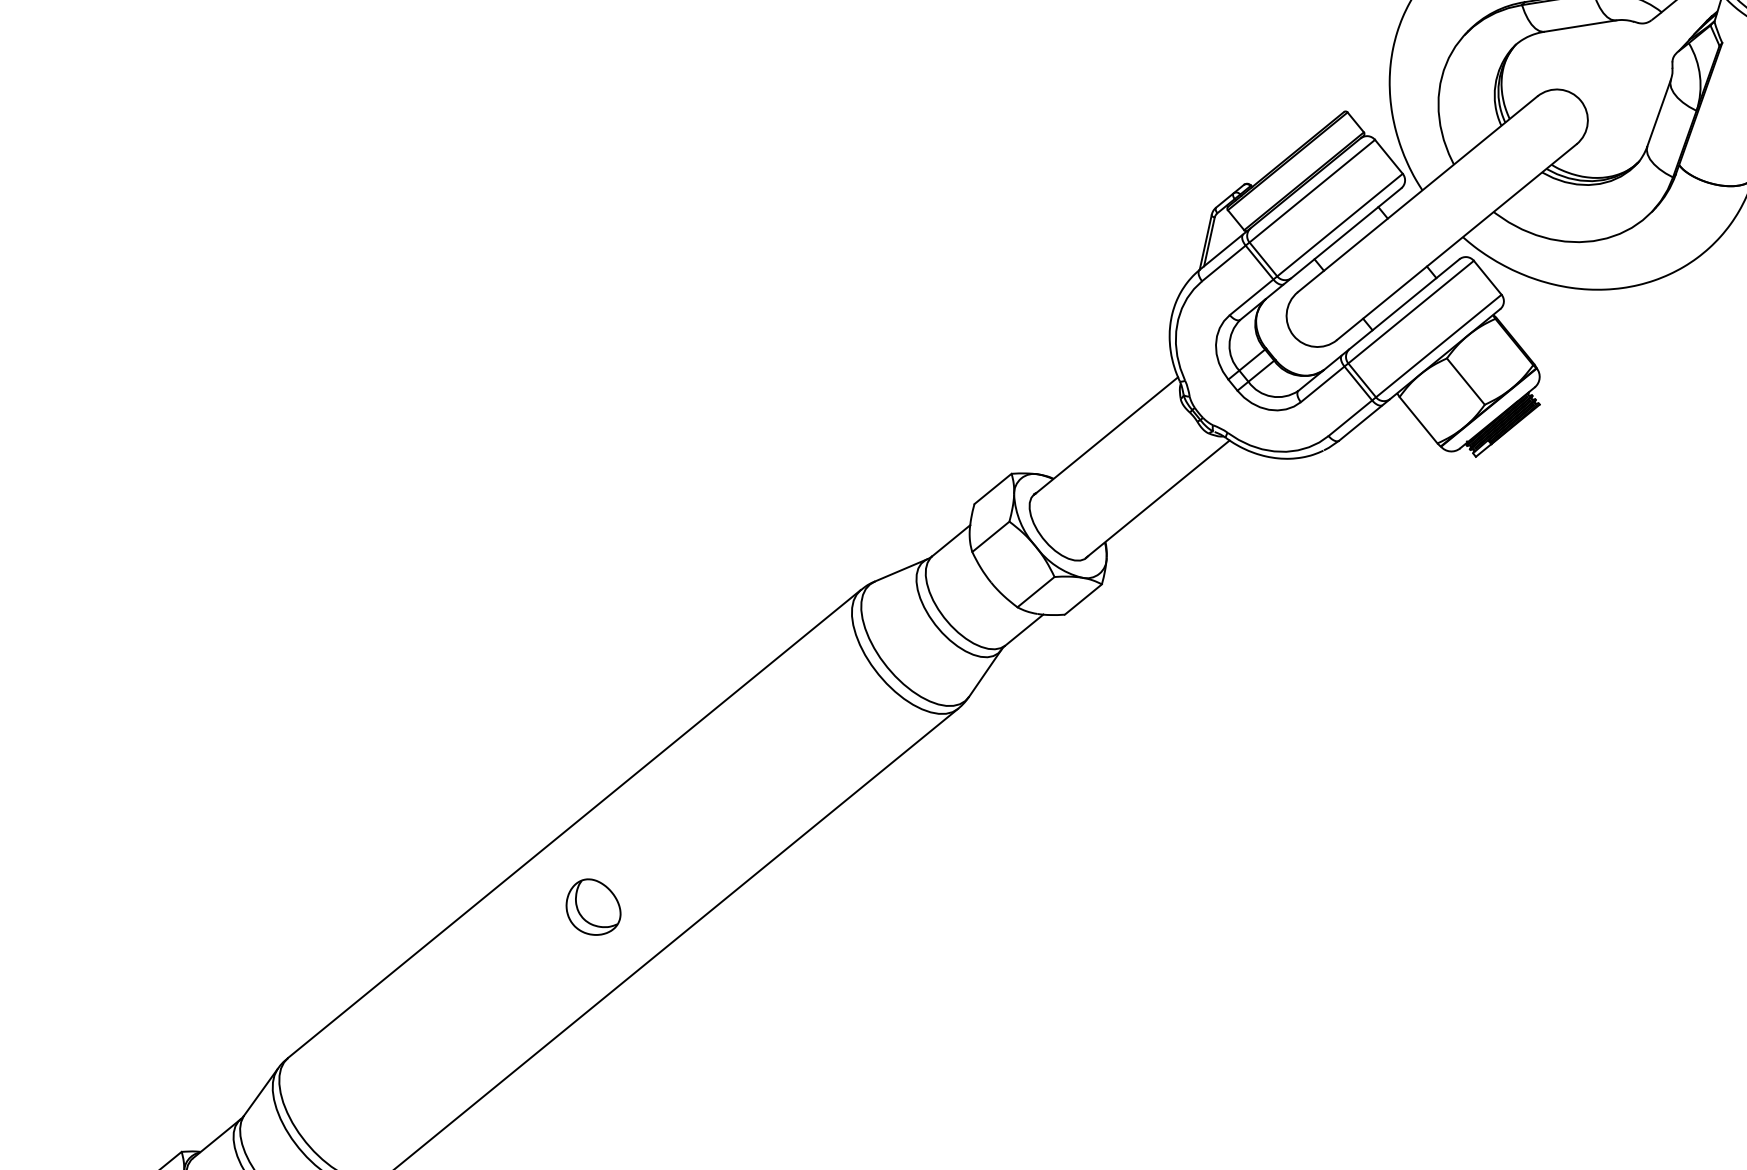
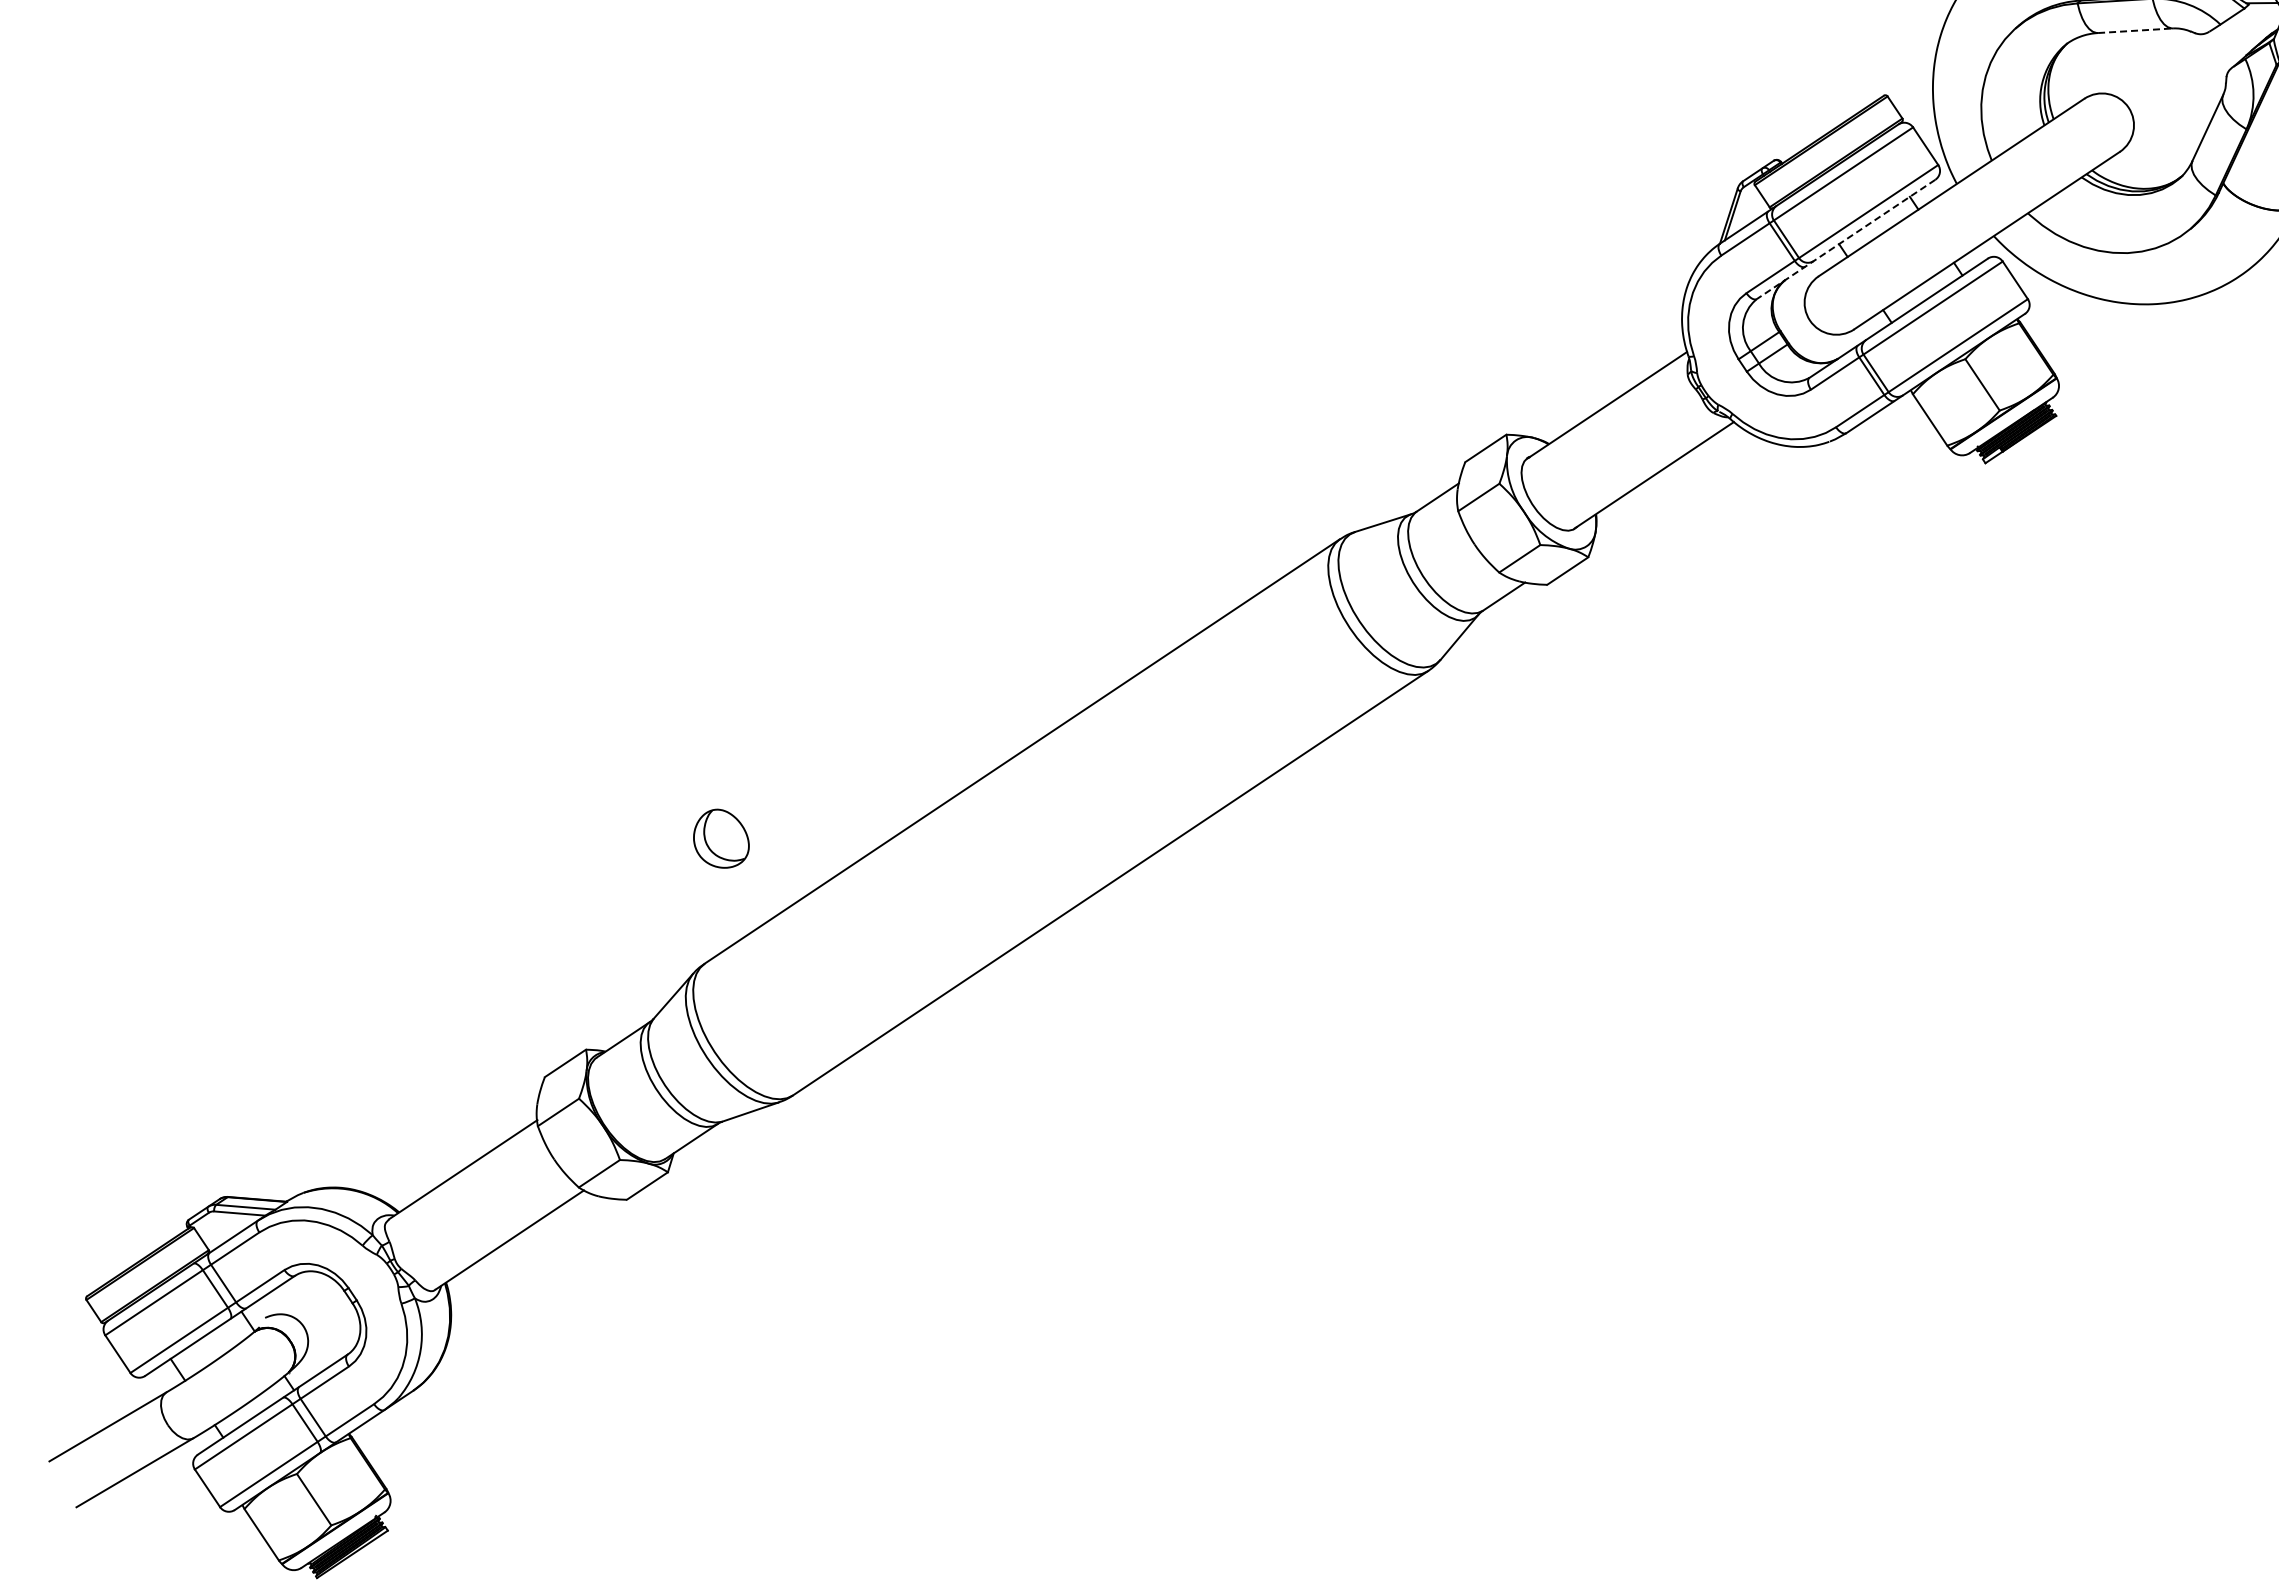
line: (1580, 25) -> (2135, 30), solid -> dashed
line: (1320, 254) -> (1845, 239), solid -> dashed
part: (593, 906) -> (721, 838), moved

